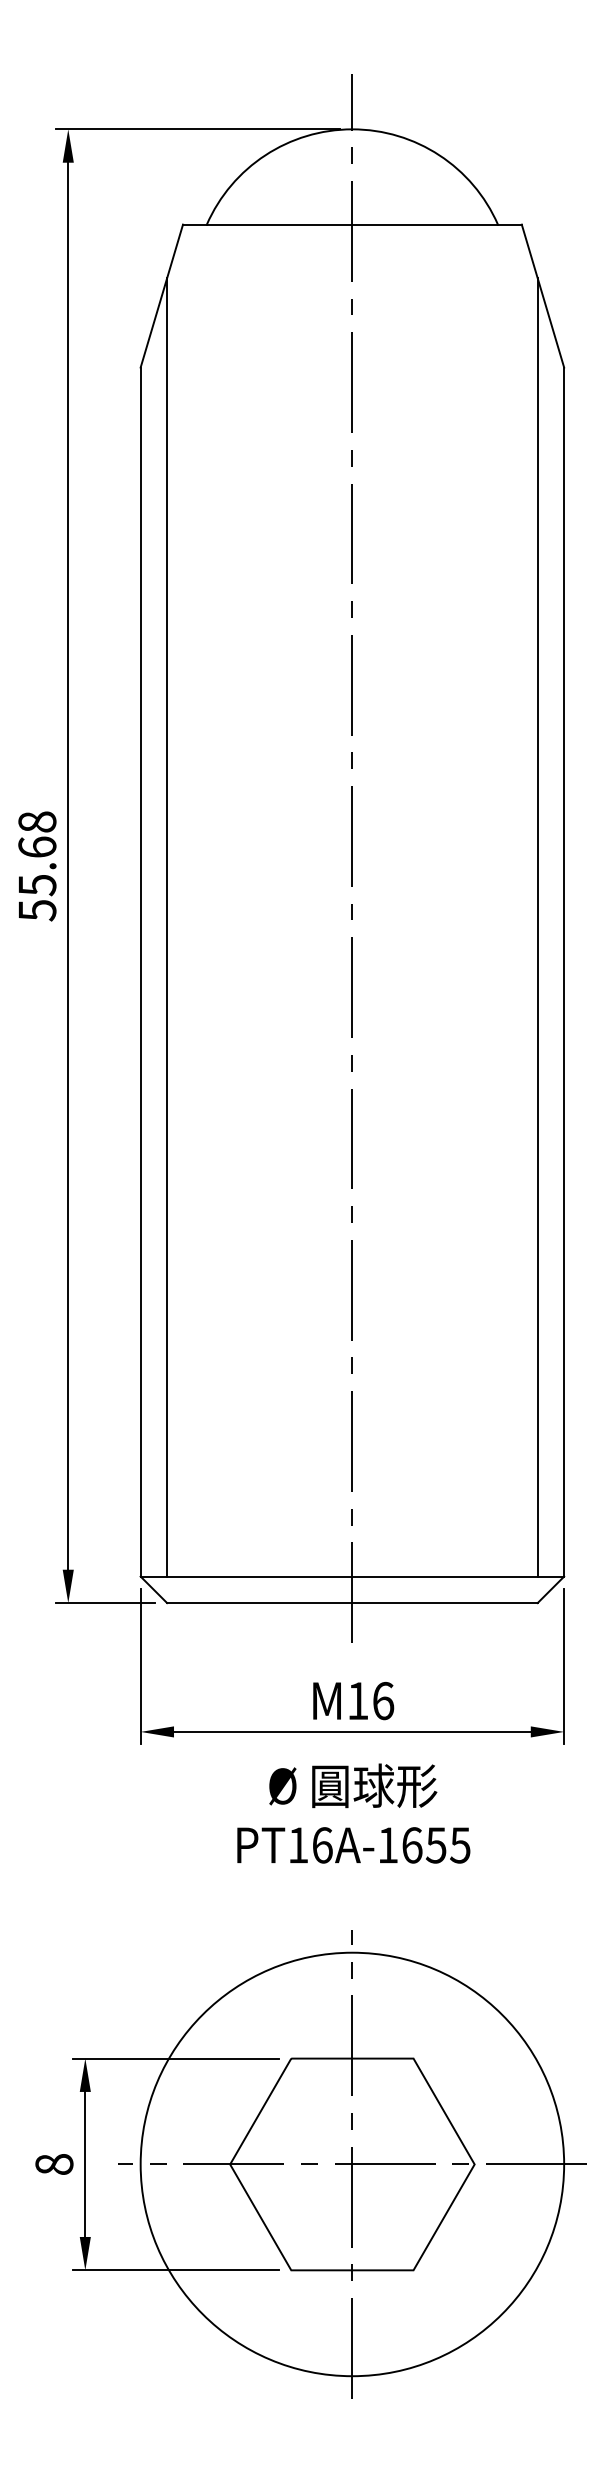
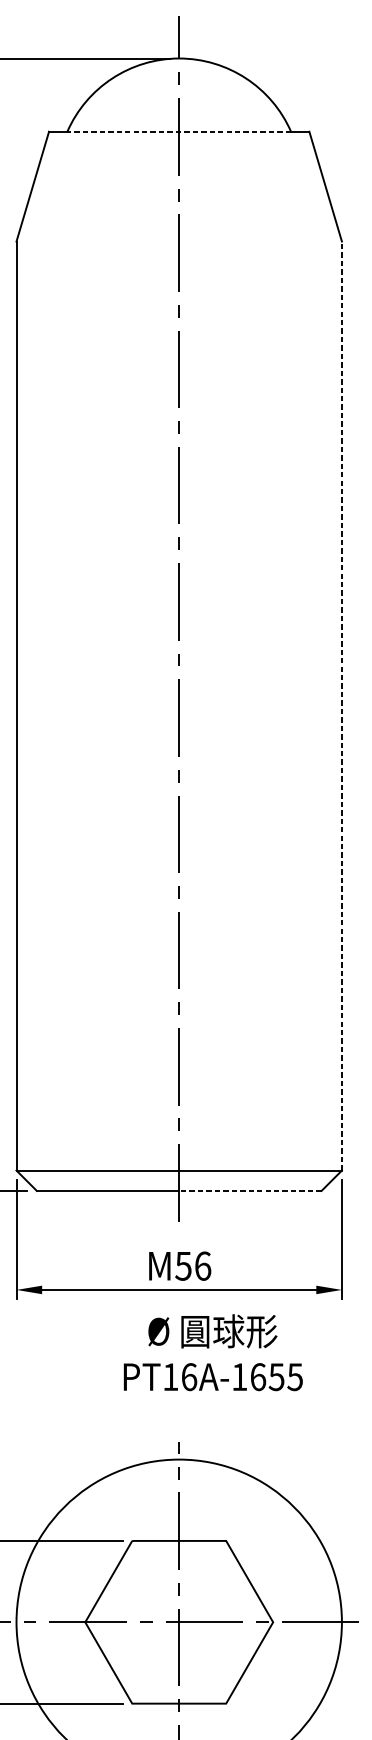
line: (352, 224) -> (179, 131), solid -> dashed
line: (167, 927) -> (37, 671), removed
line: (537, 927) -> (321, 671), removed
line: (564, 972) -> (342, 706), solid -> dashed
line: (445, 1603) -> (250, 1191), solid -> dashed
text: (357, 1701) -> (183, 1266), 16 -> 56
text: (353, 1813) -> (213, 1352), moved

